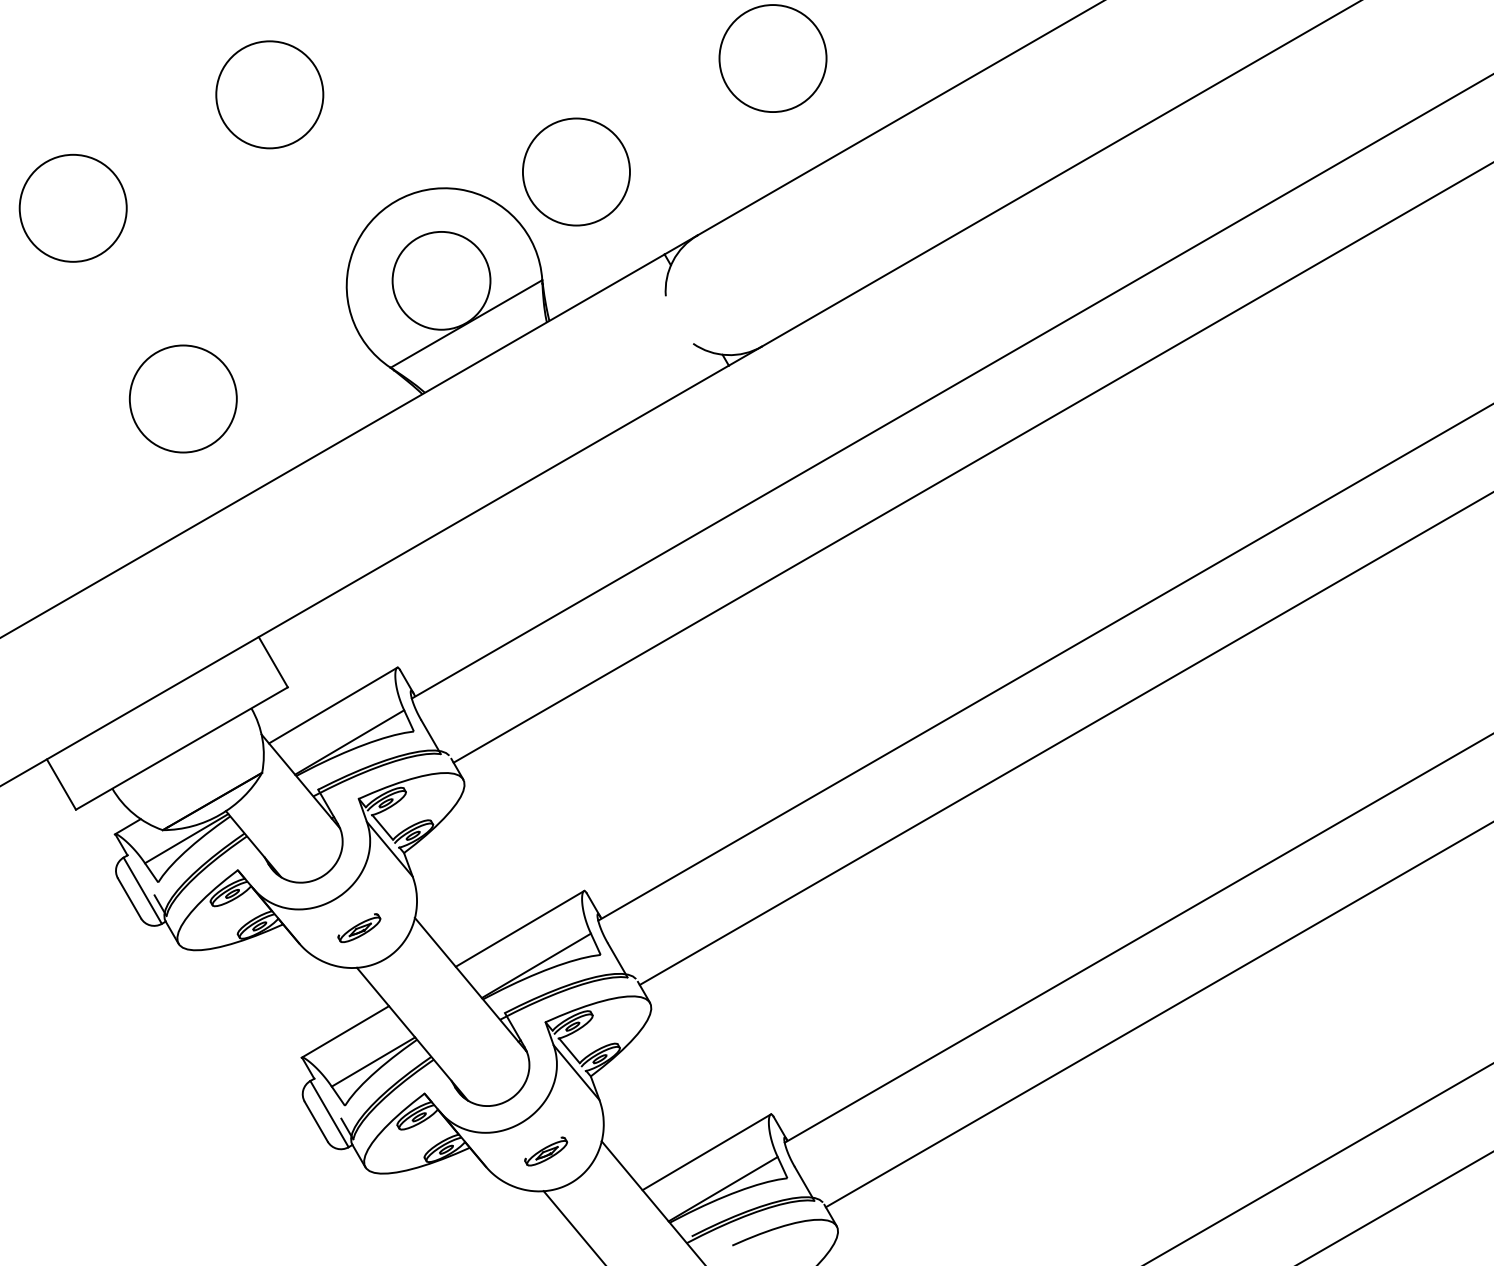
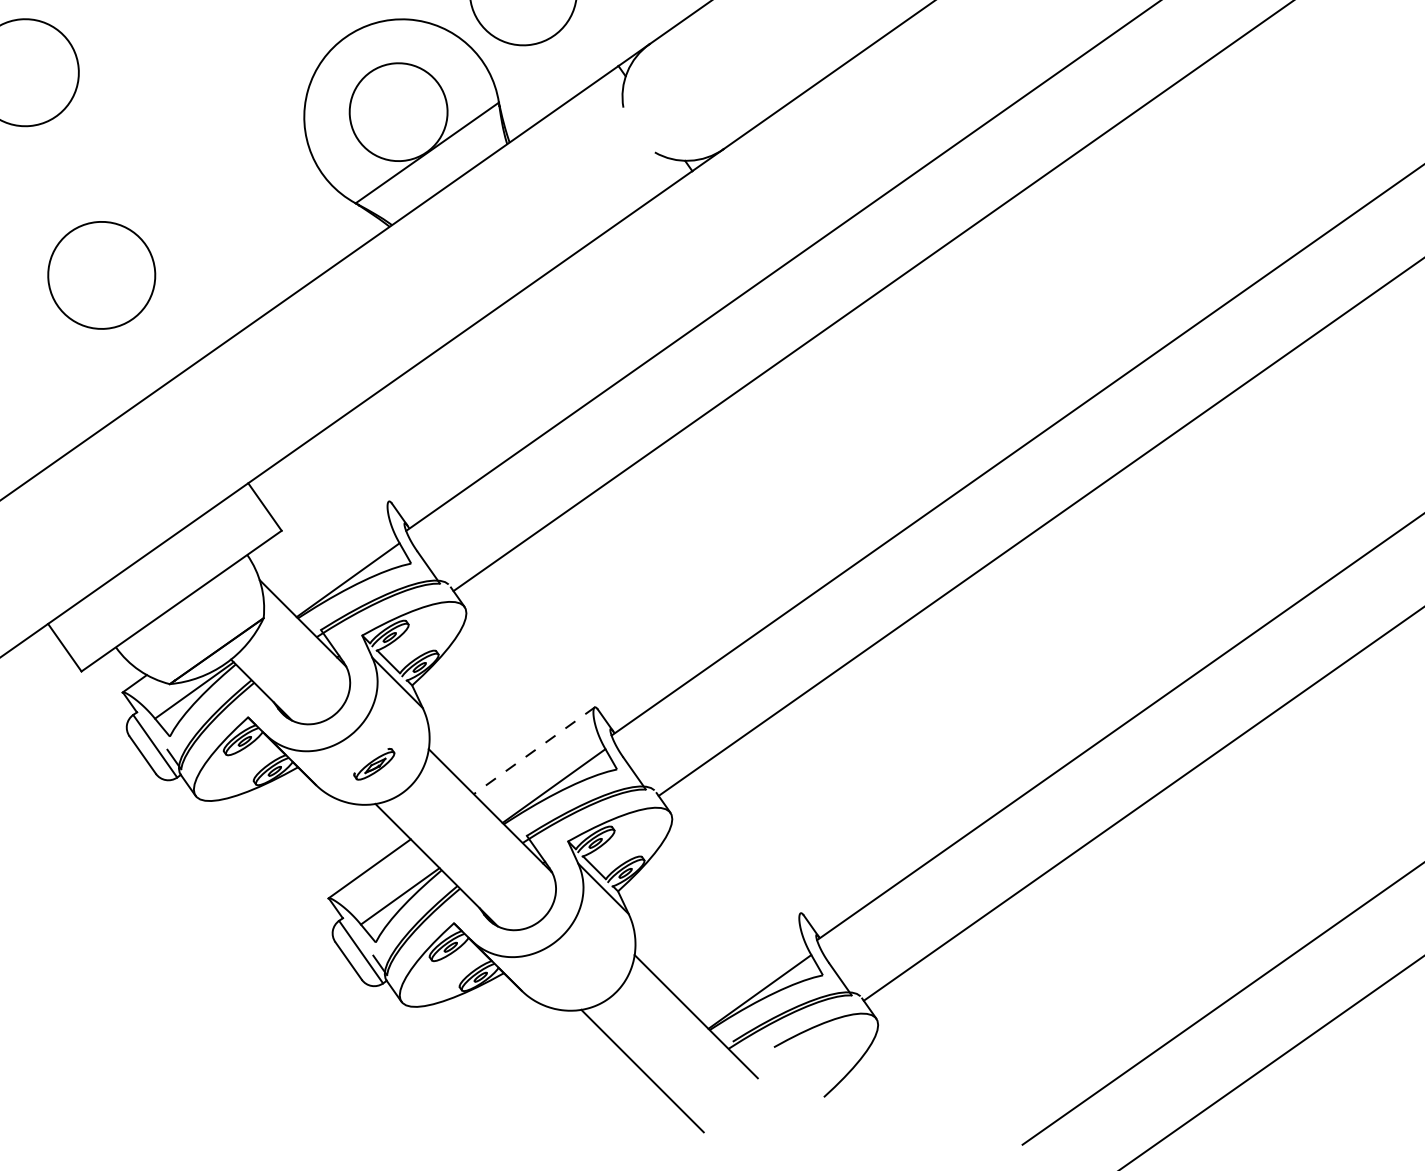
circle: (182, 398) -> (100, 274), moved
line: (333, 705) -> (328, 544), removed
line: (520, 928) -> (534, 750), solid -> dashed
part: (546, 1151) -> (580, 970), removed
line: (706, 1152) -> (740, 956), removed

